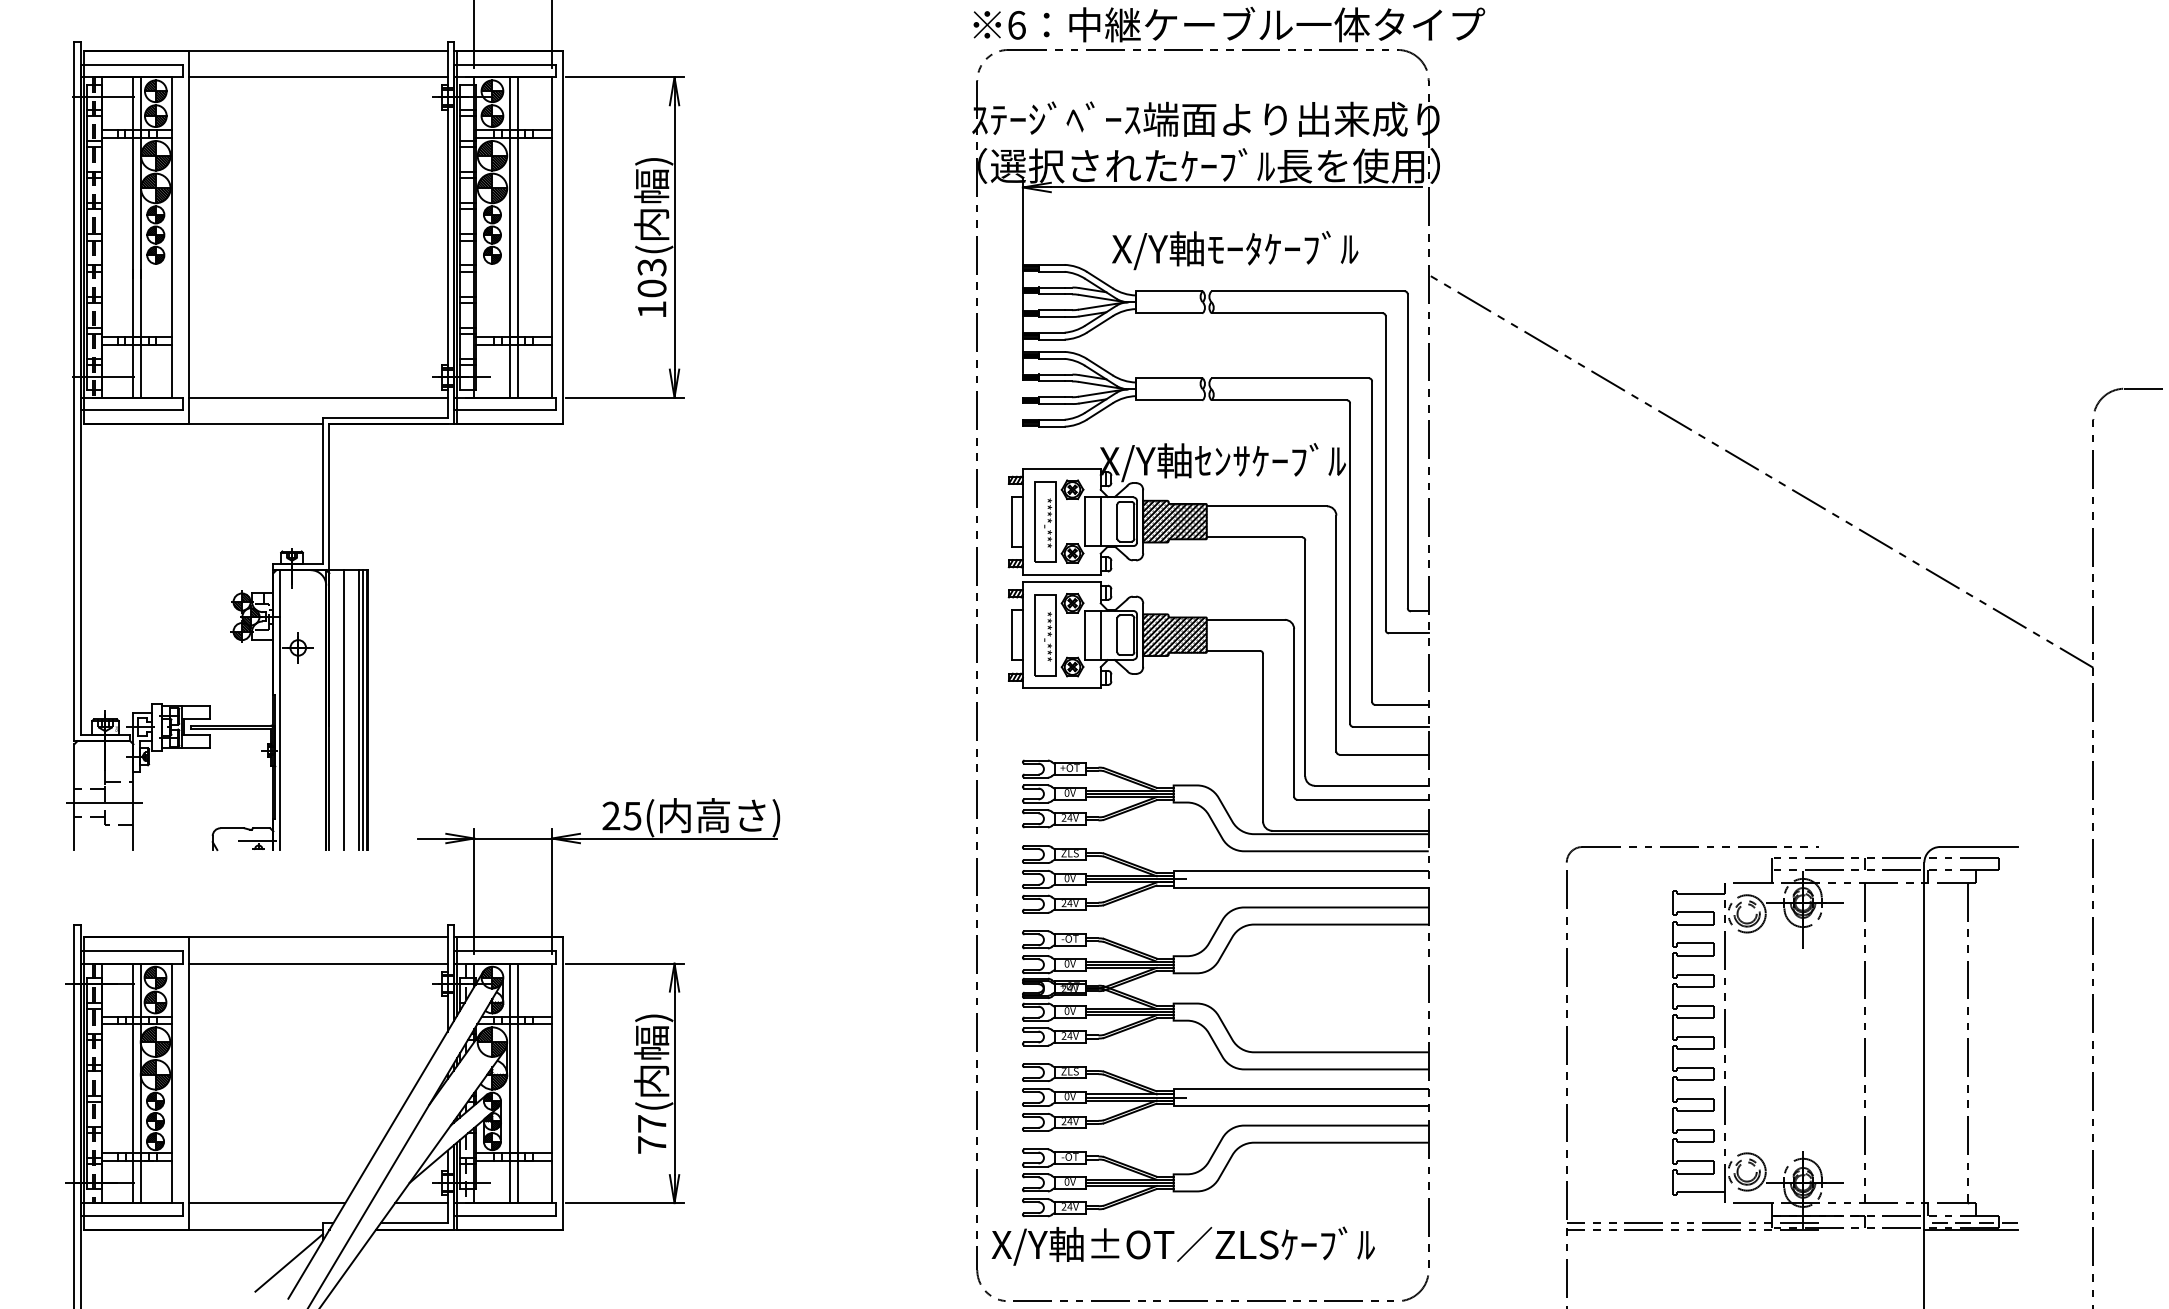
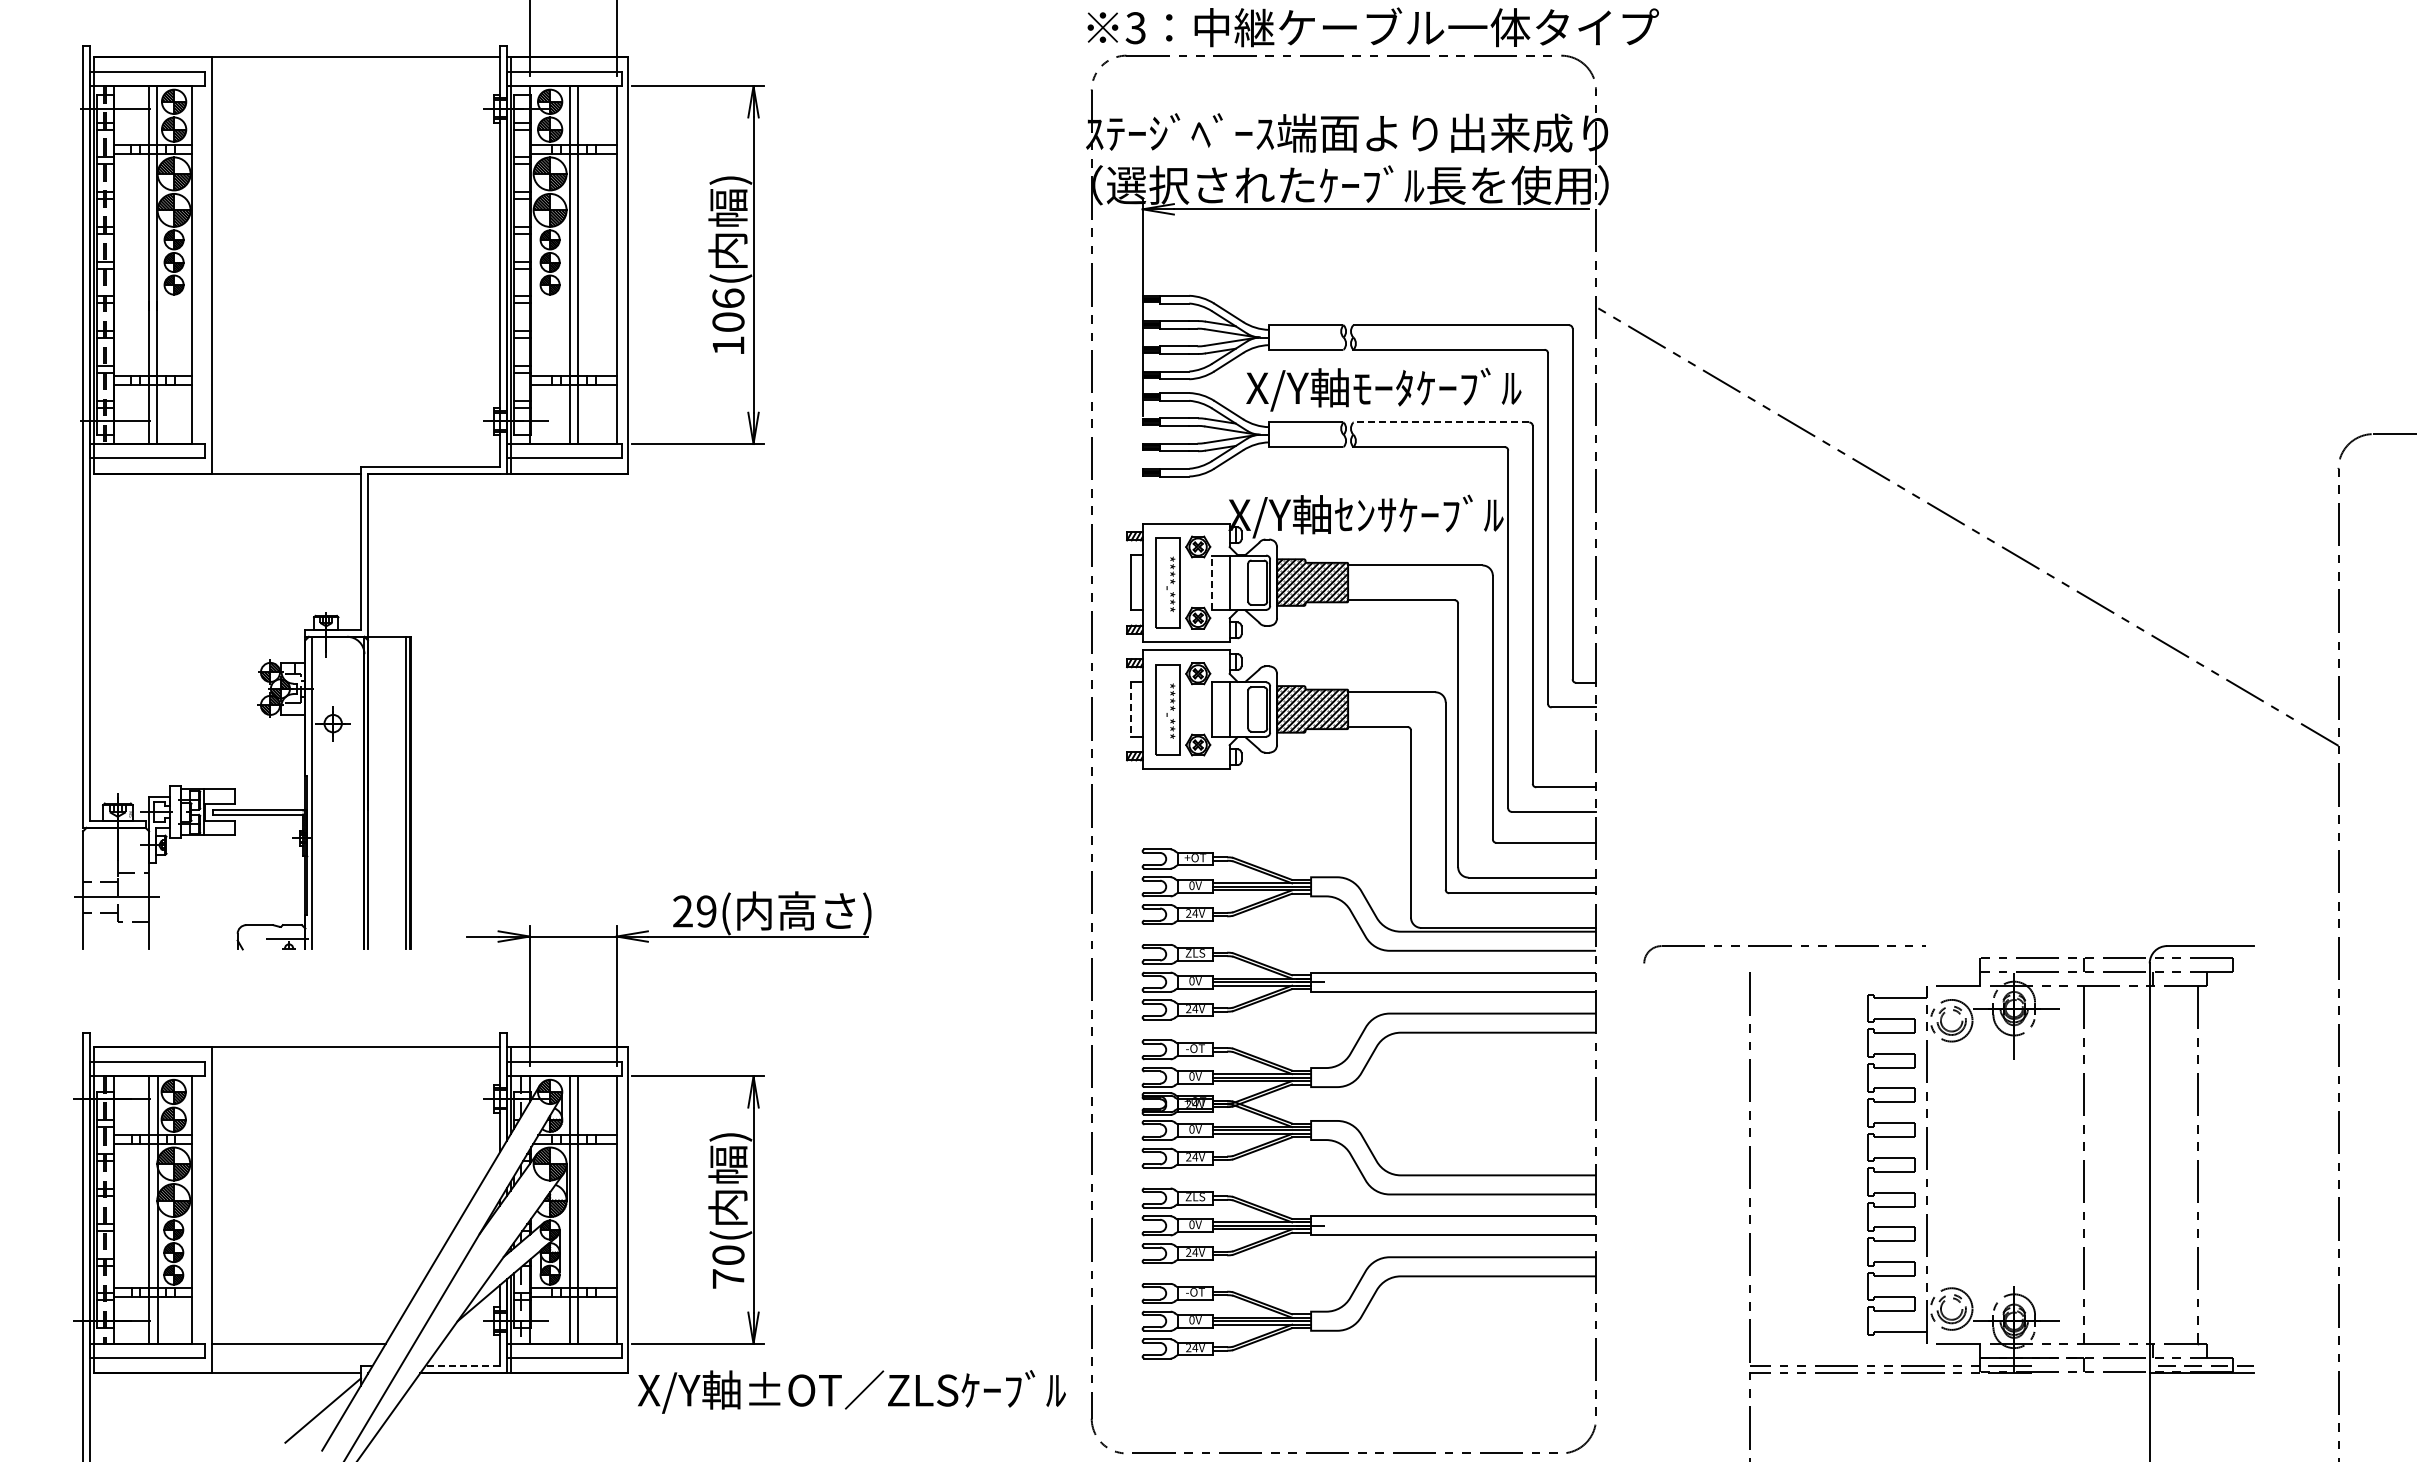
text: (1016, 25) -> (1135, 28), 6 -> 3
line: (318, 77) -> (355, 86), removed
text: (1234, 250) -> (1383, 389), moved
text: (652, 267) -> (728, 298), 103( -> 106(
line: (1290, 378) -> (1441, 422), solid -> dashed
line: (318, 398) -> (355, 444), removed
line: (1084, 521) -> (1211, 582), solid -> dashed
line: (1012, 635) -> (1131, 709), solid -> dashed
line: (344, 709) -> (384, 792), removed
line: (359, 709) -> (401, 792), removed
text: (632, 816) -> (706, 911), 25( -> 29(
part: (1692, 847) -> (1784, 946), moved
line: (318, 963) -> (355, 1076), removed
text: (652, 1123) -> (728, 1254), 77( -> 70(
line: (421, 1202) -> (470, 1343), removed
line: (413, 1223) -> (462, 1366), solid -> dashed
text: (1182, 1245) -> (851, 1391), moved

